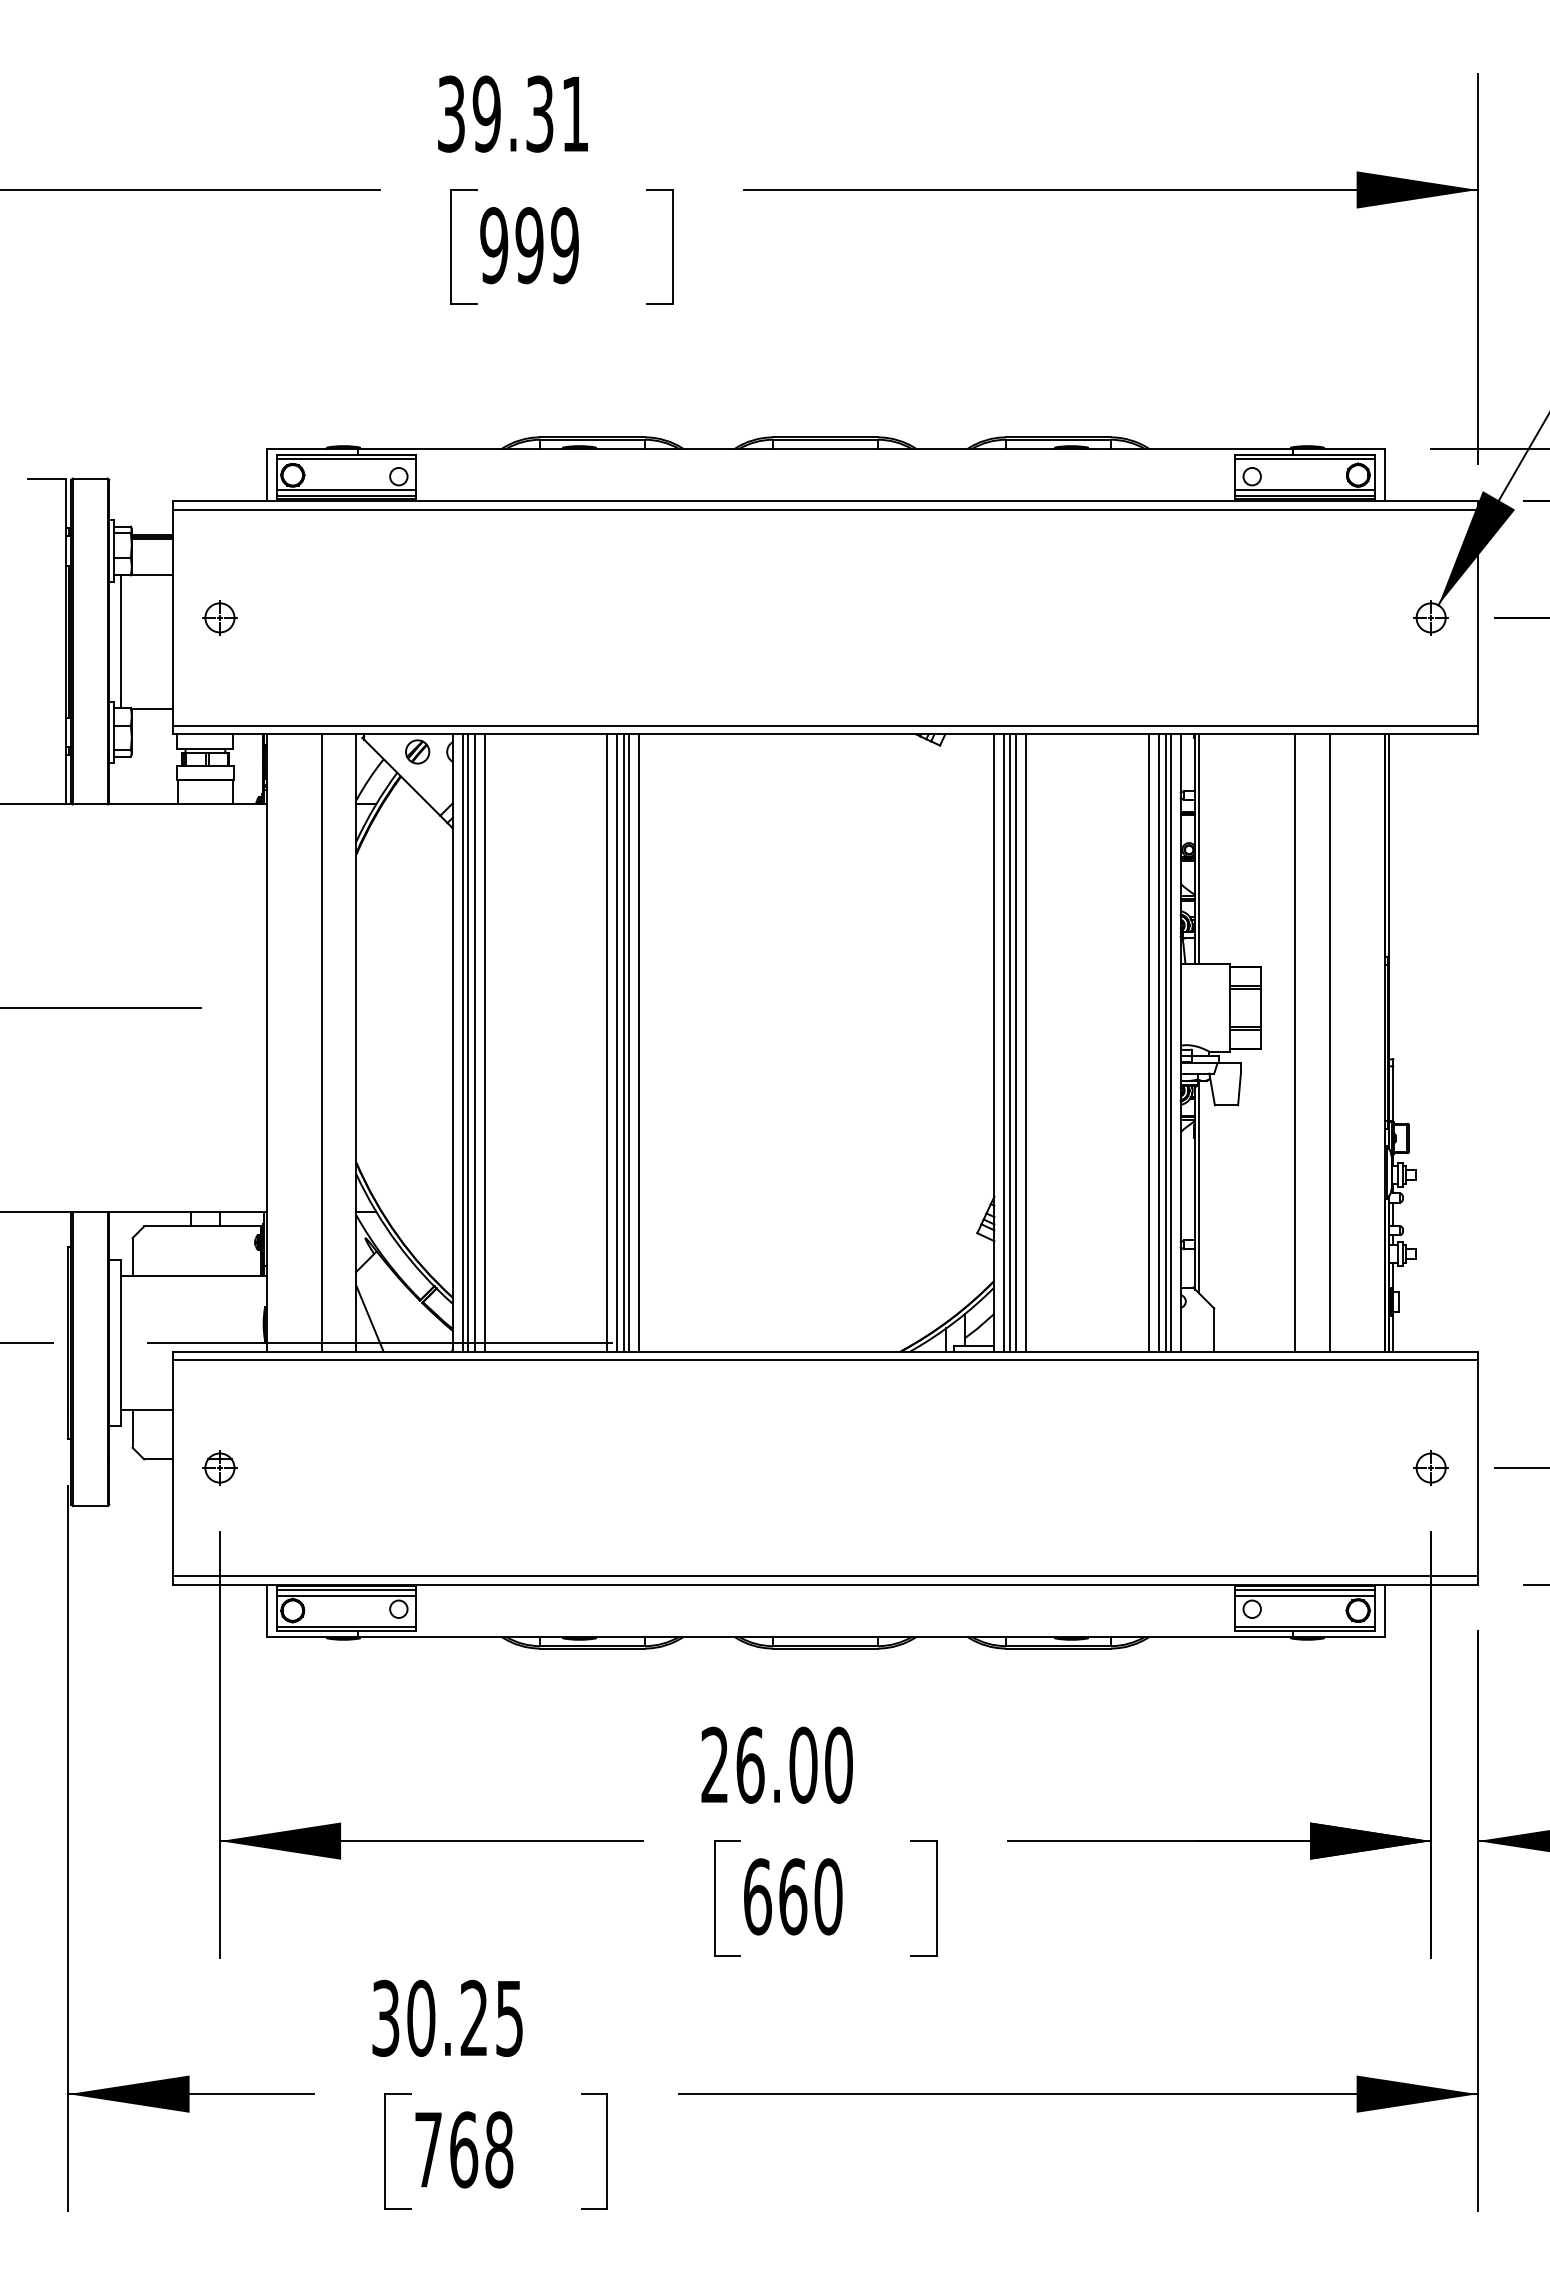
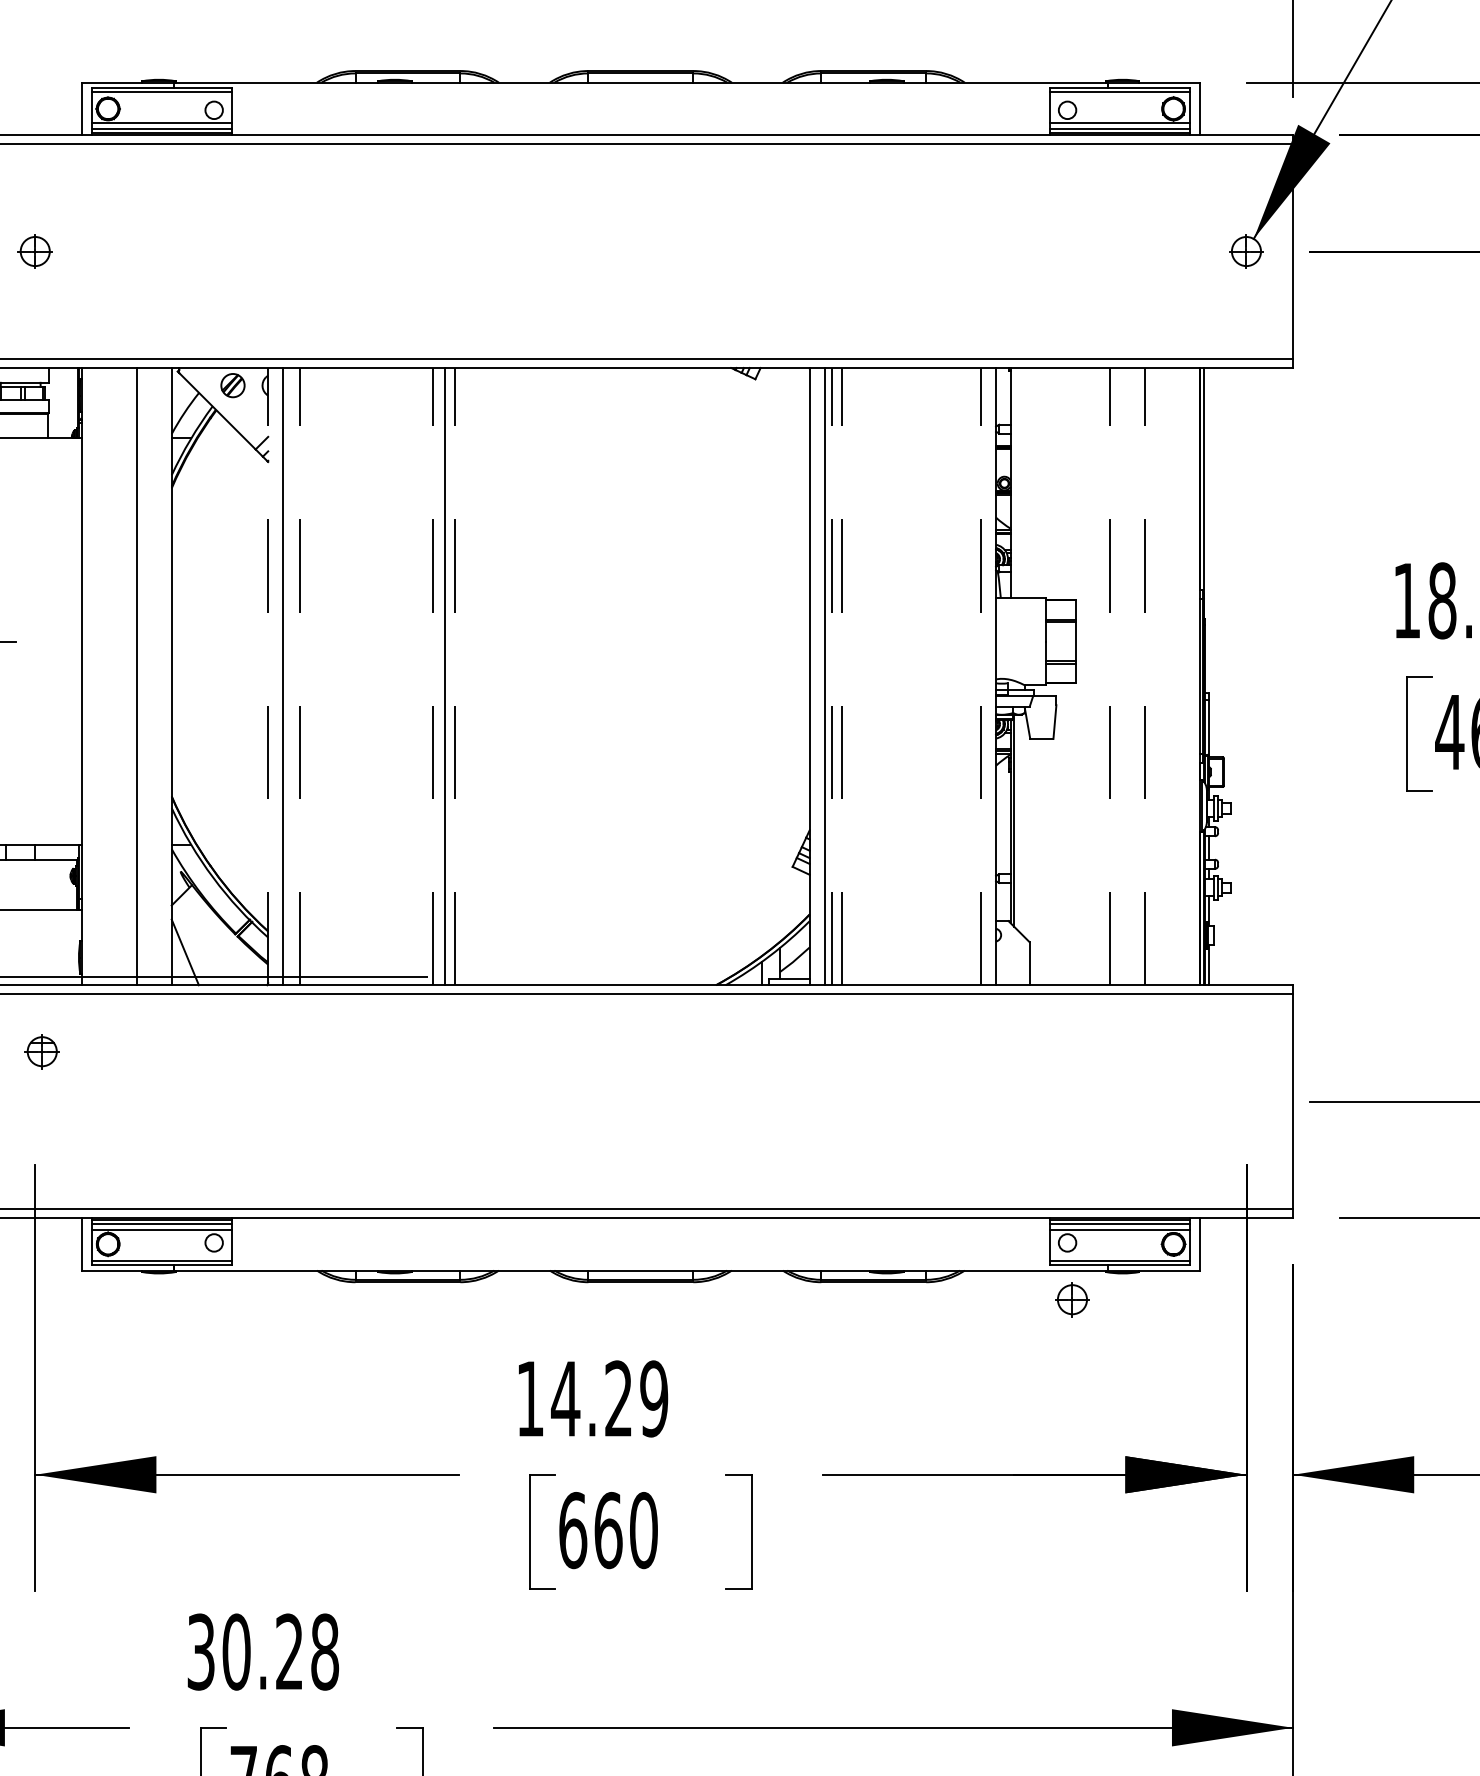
line: (1199, 849) -> (1014, 483), removed
line: (452, 1042) -> (267, 676), solid -> dashed
line: (462, 1042) -> (277, 676), removed
line: (474, 1042) -> (289, 676), removed
line: (484, 1042) -> (299, 676), solid -> dashed
line: (607, 1042) -> (422, 676), removed
line: (617, 1042) -> (432, 676), solid -> dashed
line: (624, 1042) -> (439, 676), removed
line: (639, 1042) -> (454, 676), solid -> dashed
line: (1004, 1042) -> (819, 676), removed
line: (1016, 1042) -> (831, 676), solid -> dashed
line: (1026, 1042) -> (841, 676), solid -> dashed
line: (1148, 1042) -> (963, 676), removed
line: (1158, 1042) -> (973, 676), removed
line: (1165, 1042) -> (980, 676), solid -> dashed
line: (1170, 1042) -> (985, 676), removed
line: (1294, 1042) -> (1109, 676), solid -> dashed
line: (1329, 1042) -> (1144, 676), solid -> dashed
part: (219, 1467) -> (41, 1051), moved
part: (1430, 1467) -> (1071, 1299), moved
text: (776, 1764) -> (591, 1398), 26.00 -> 14.29
text: (509, 2018) -> (324, 1652), 30.25 -> 30.28

